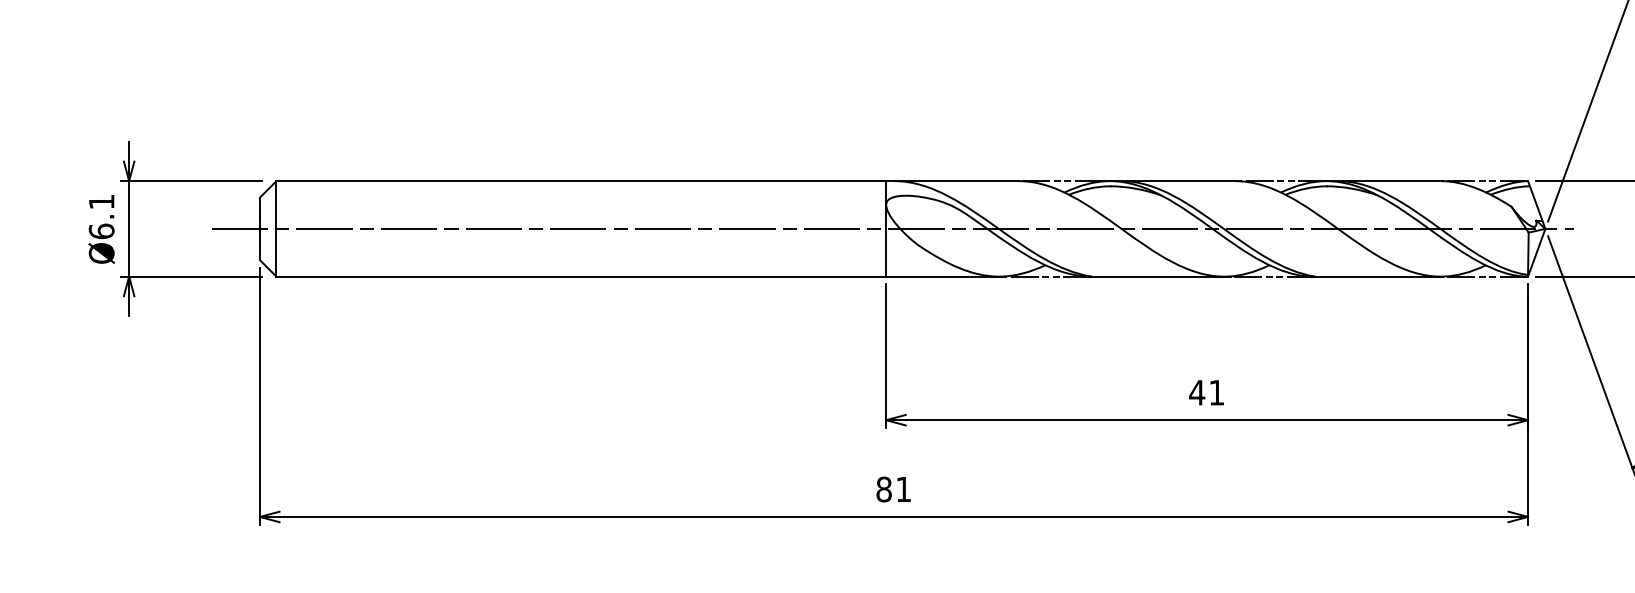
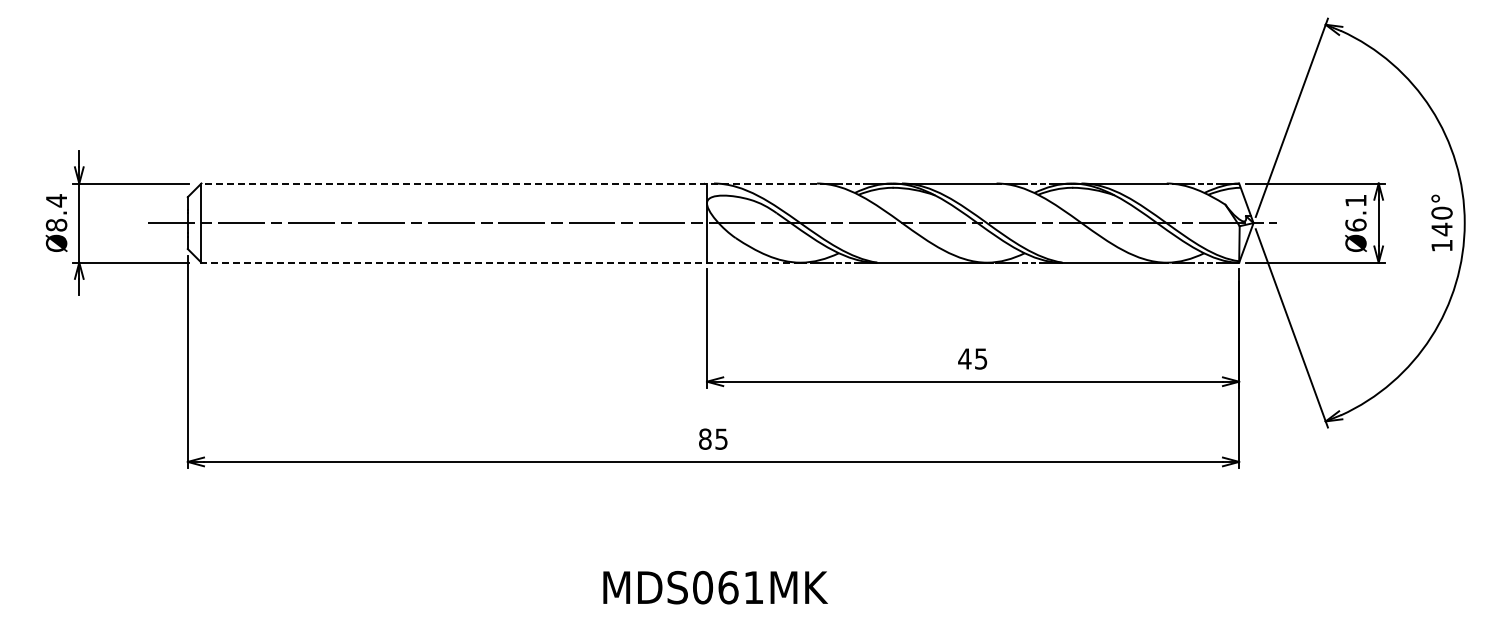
line: (647, 181) -> (509, 183), solid -> dashed
text: (101, 216) -> (56, 212), Ø6.1 -> Ø8.4
line: (638, 276) -> (501, 262), solid -> dashed
text: (1217, 392) -> (981, 358), 41 -> 45
text: (903, 488) -> (721, 438), 81 -> 85

